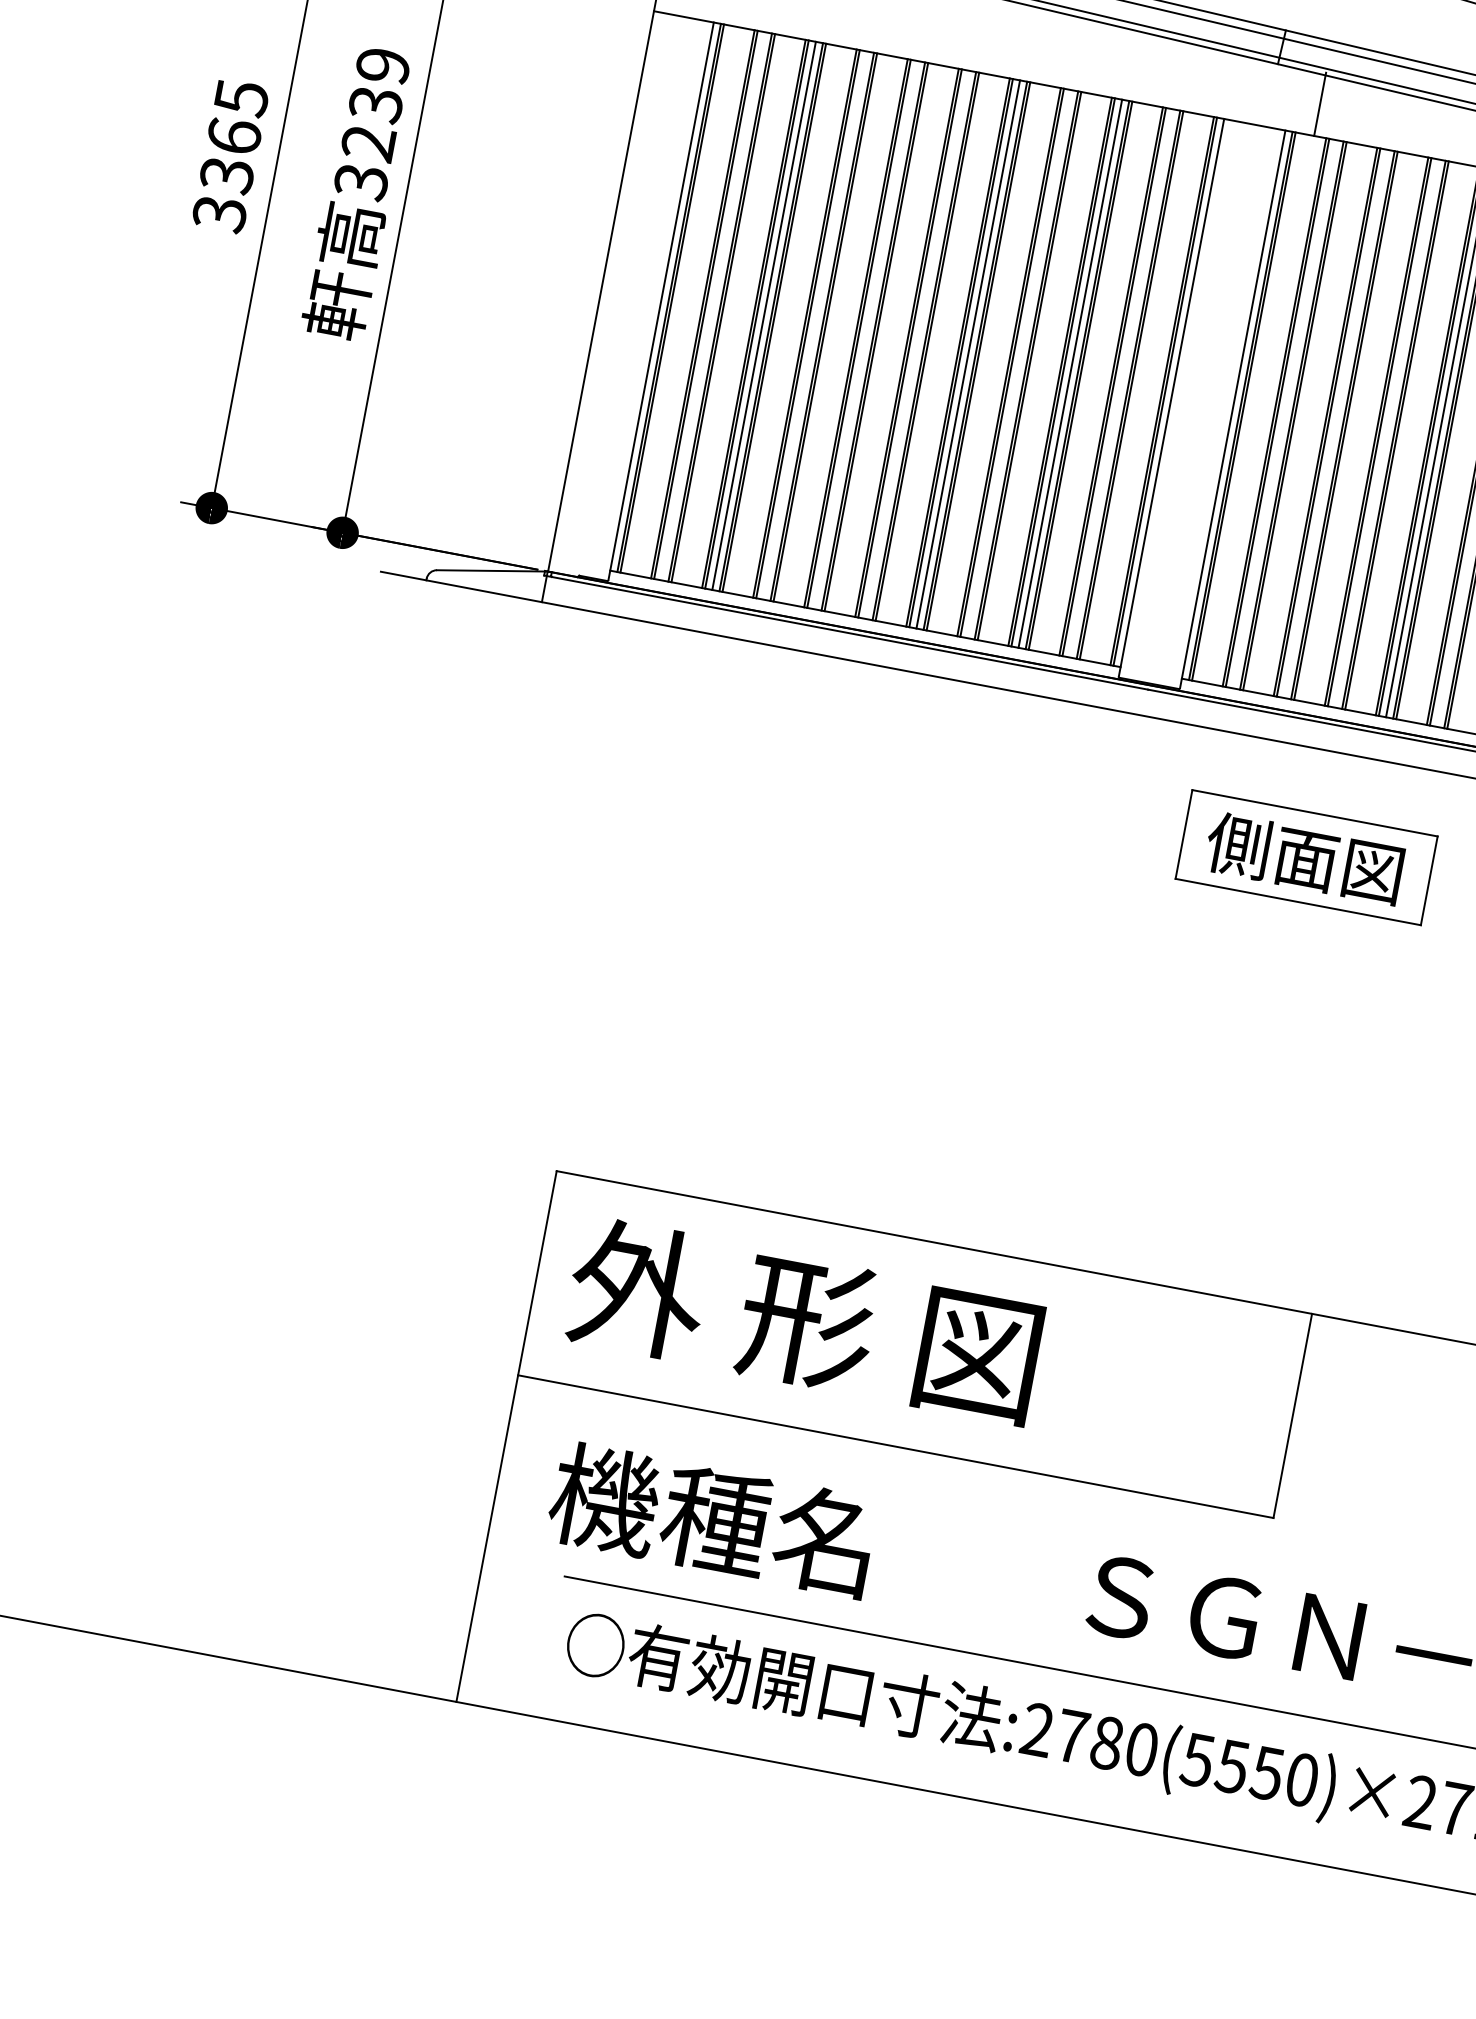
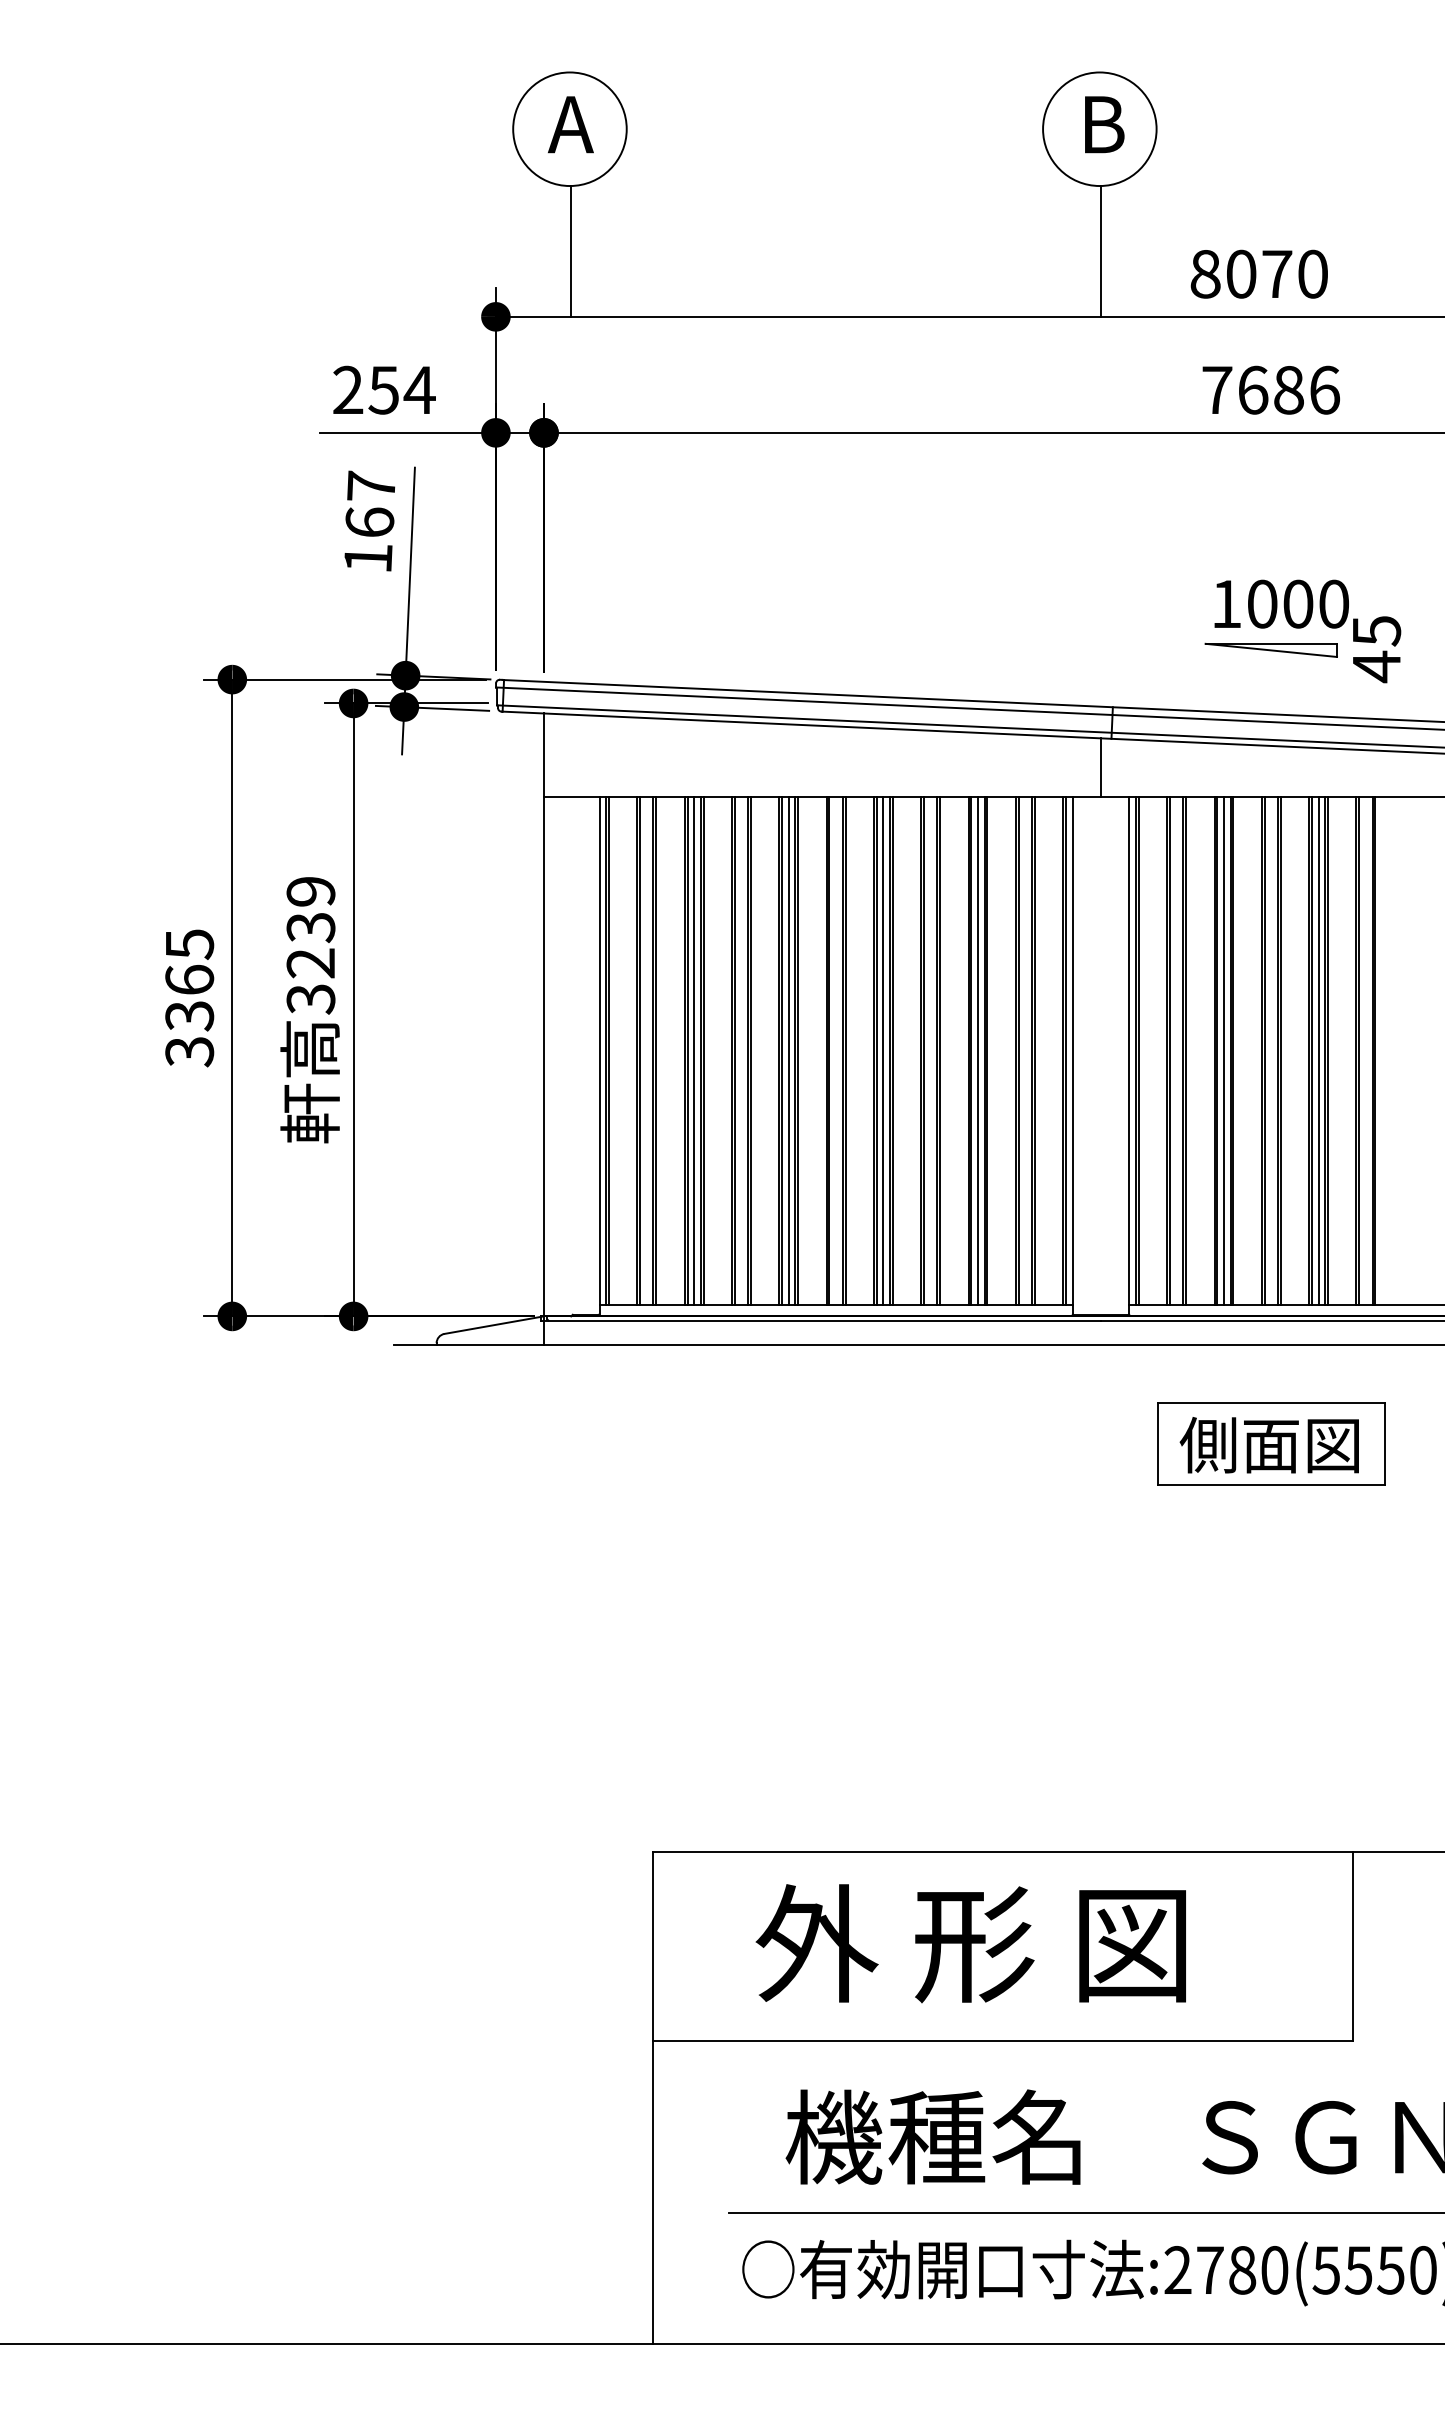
line: (1320, 104) -> (1101, 767), moved
line: (865, 334) -> (788, 1050), added
line: (1336, 423) -> (1224, 1050), added
text: (803, 1320) -> (970, 1943), moved
text: (711, 1518) -> (932, 2136), moved

